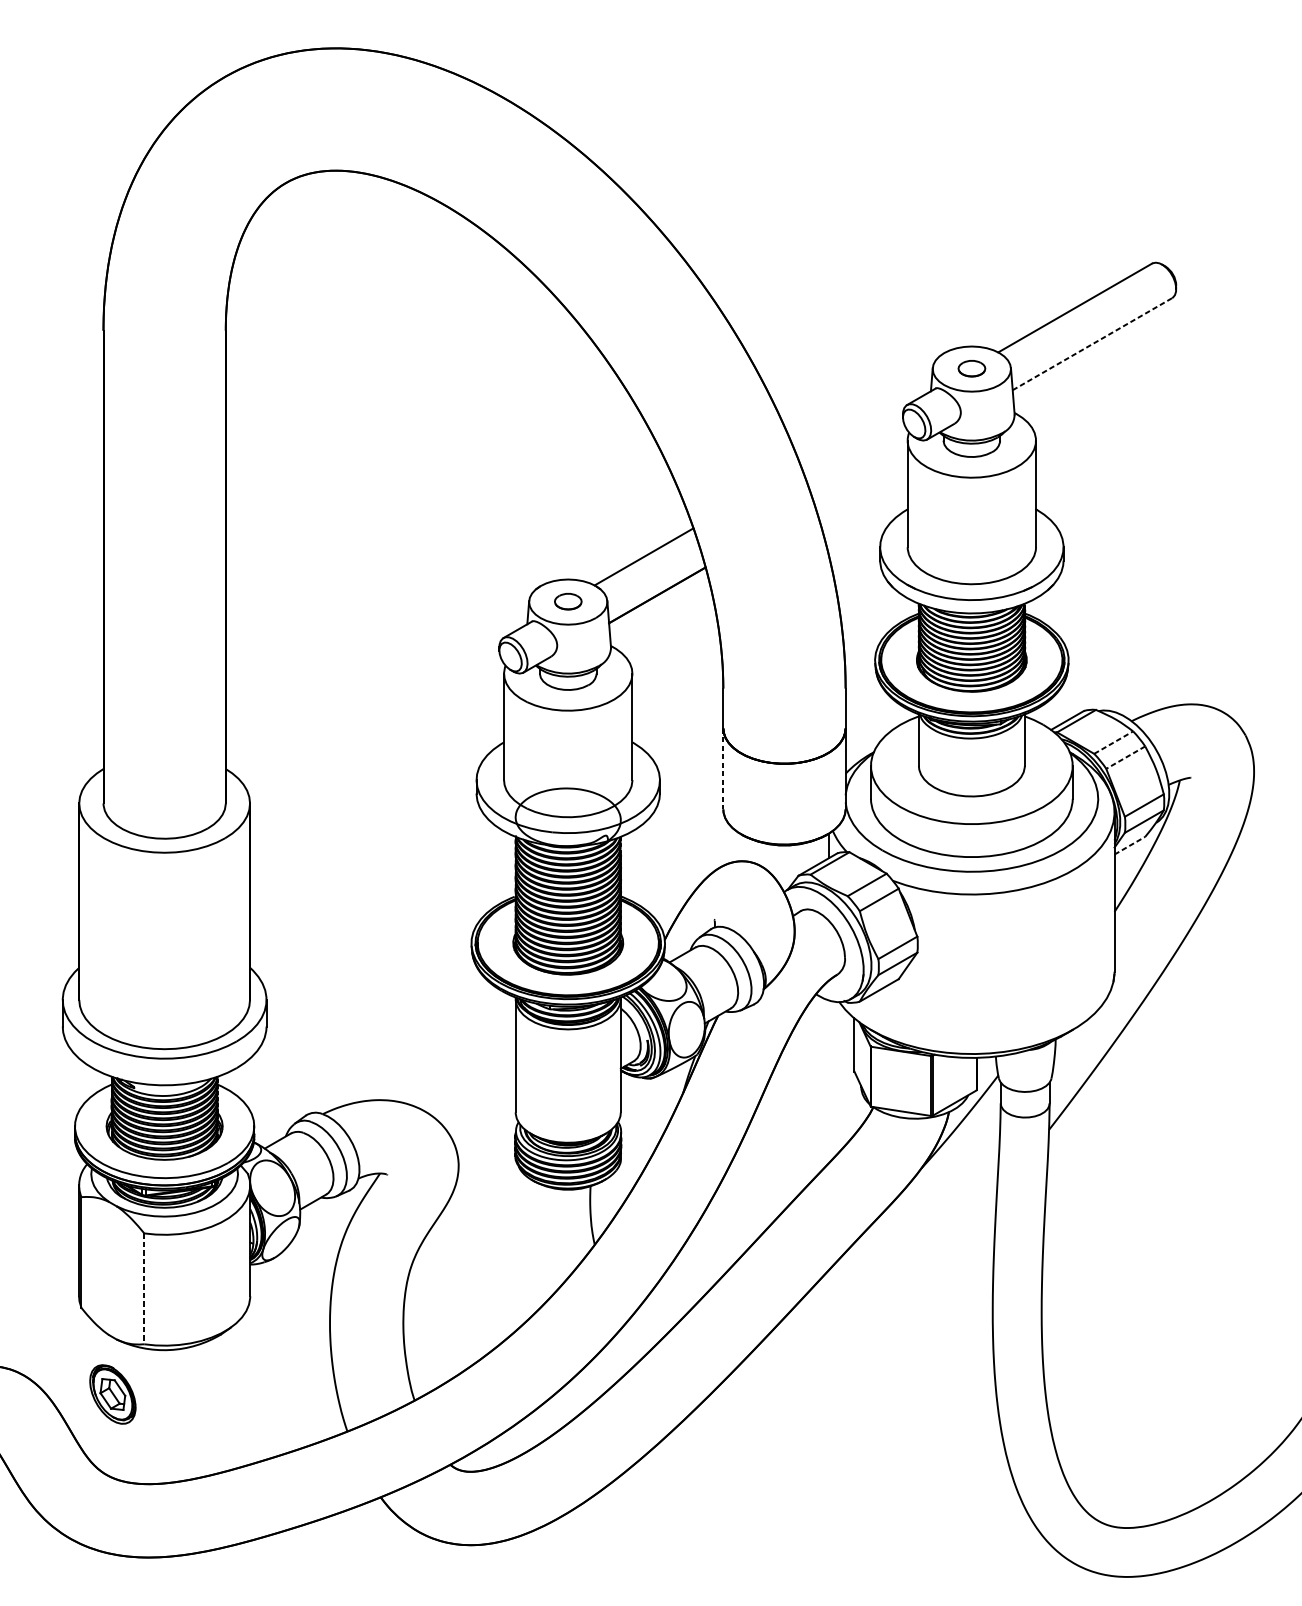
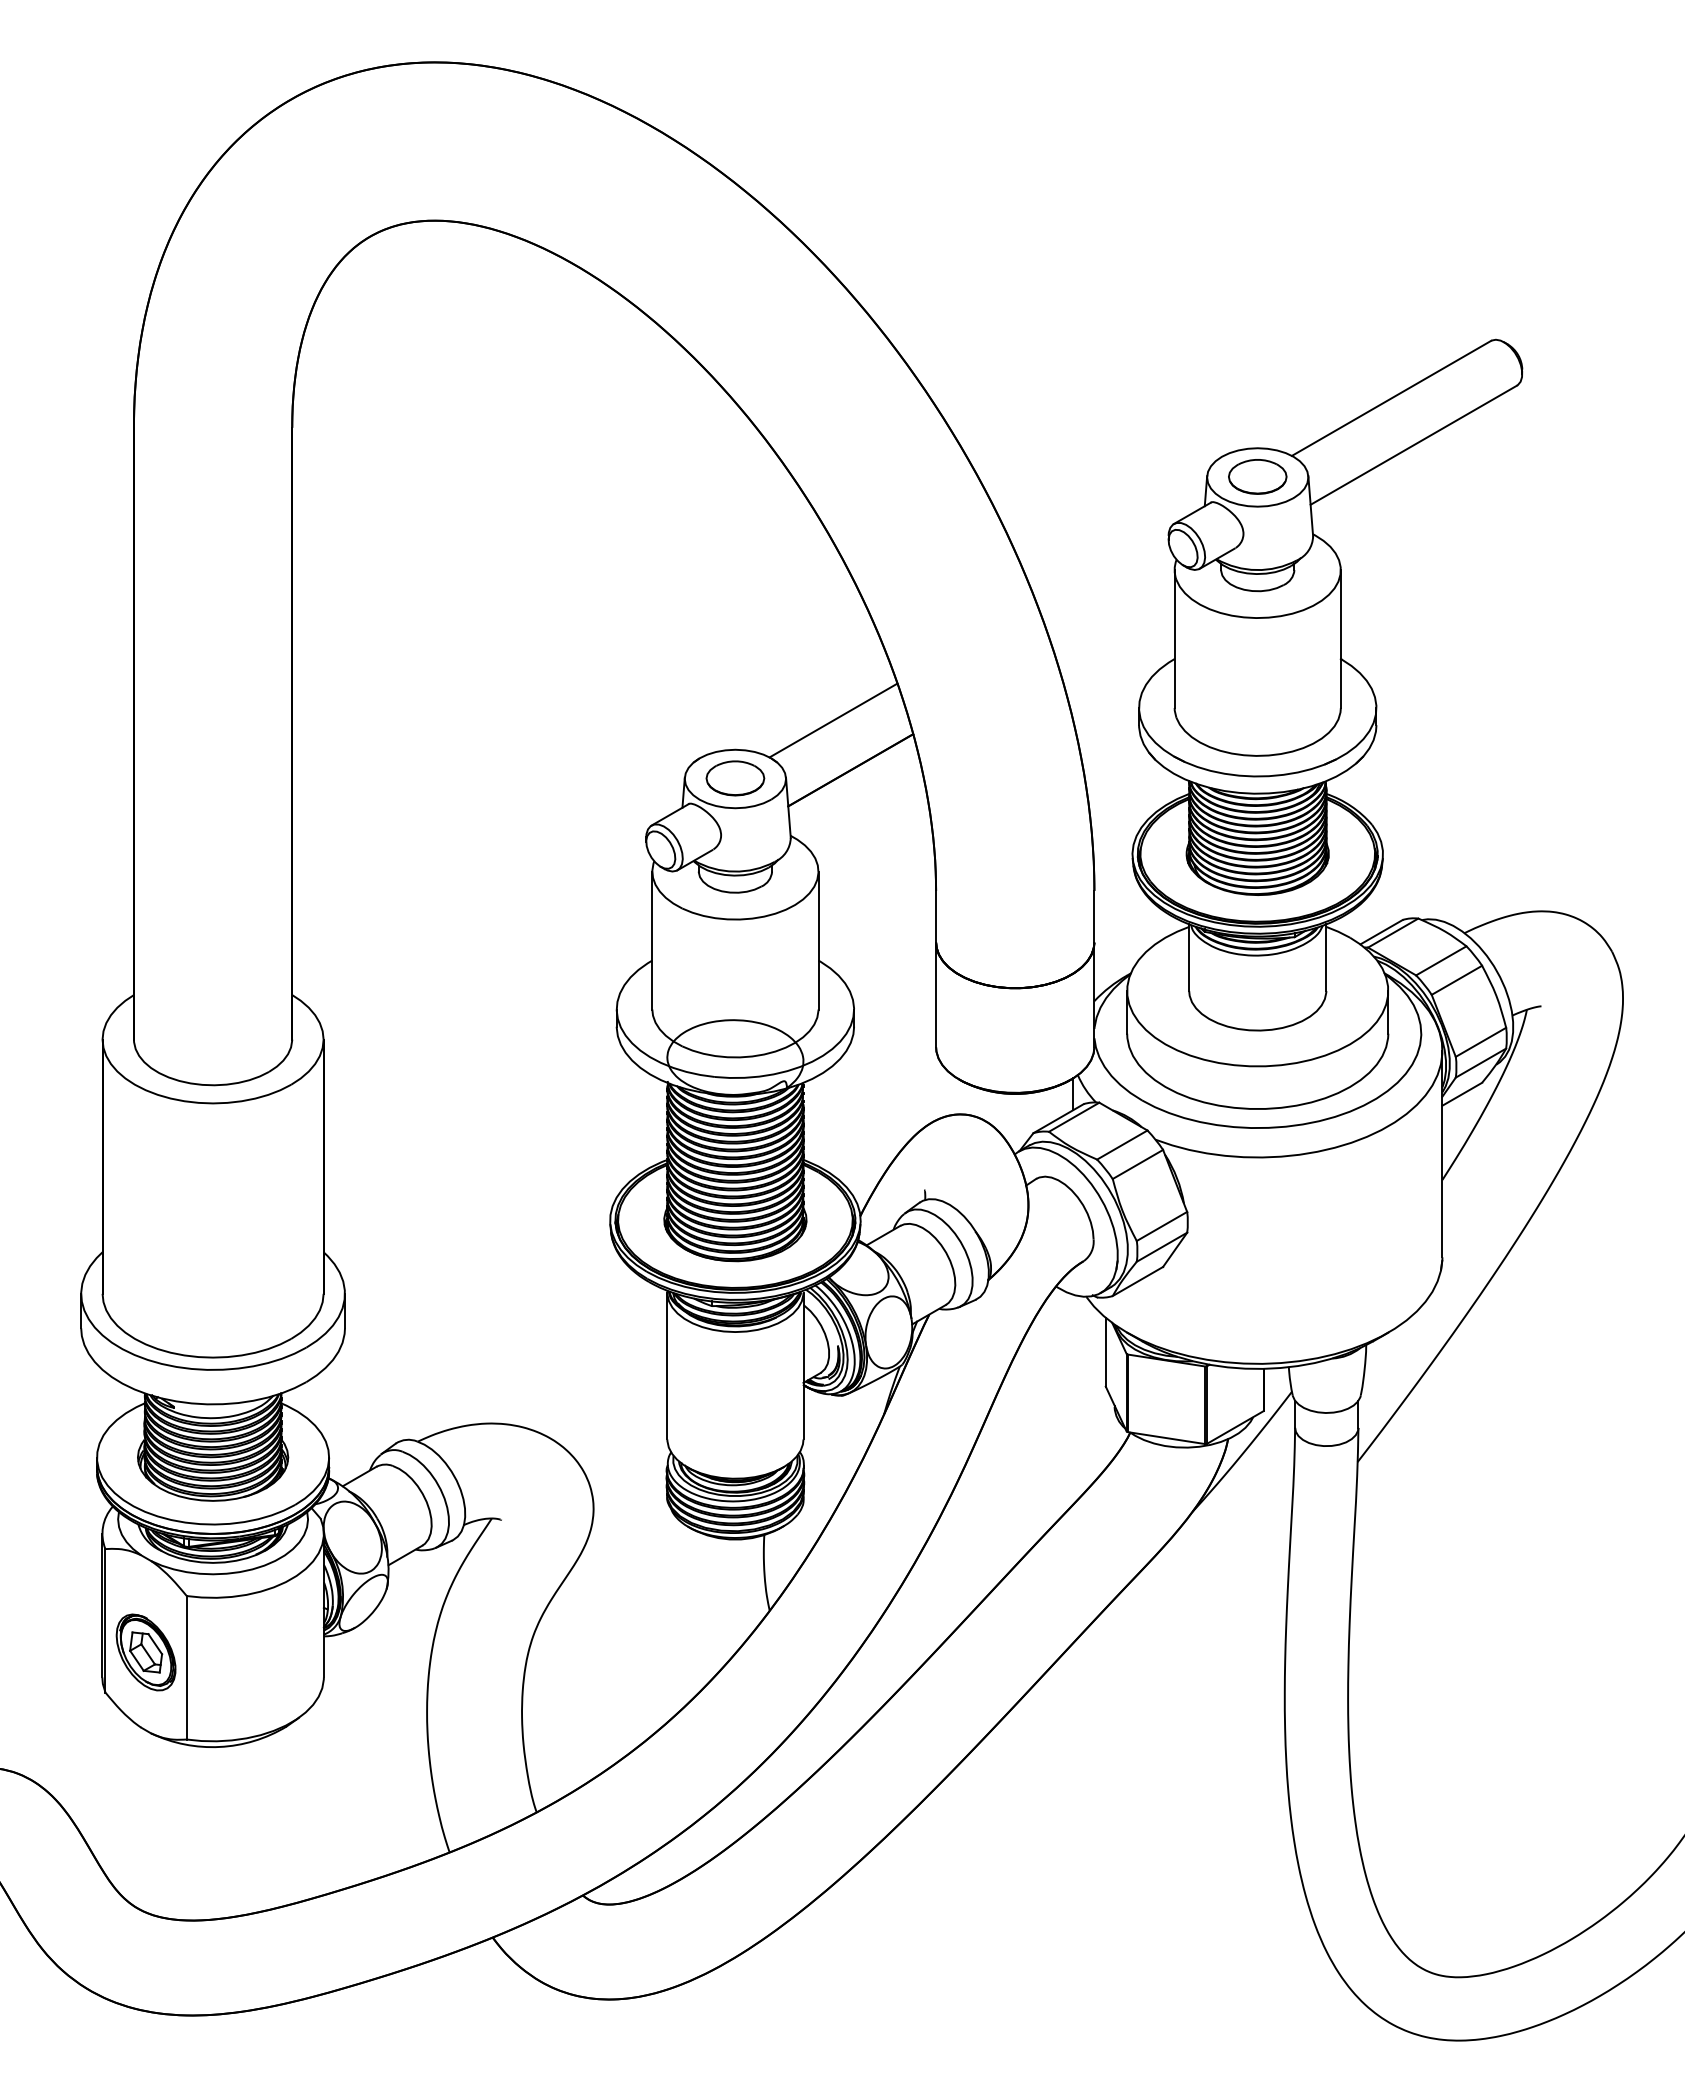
line: (1092, 344) -> (1414, 445), dashed -> solid
part: (971, 368) -> (1257, 476), size x1.67
part: (568, 601) -> (735, 778), size x1.67
line: (1113, 742) -> (1441, 960), dashed -> solid
line: (1125, 757) -> (1456, 980), dashed -> solid
line: (723, 769) -> (936, 995), dashed -> solid
line: (1130, 845) -> (1462, 1094), dashed -> solid
line: (144, 1288) -> (186, 1667), dashed -> solid
part: (112, 1394) -> (145, 1652), moved

